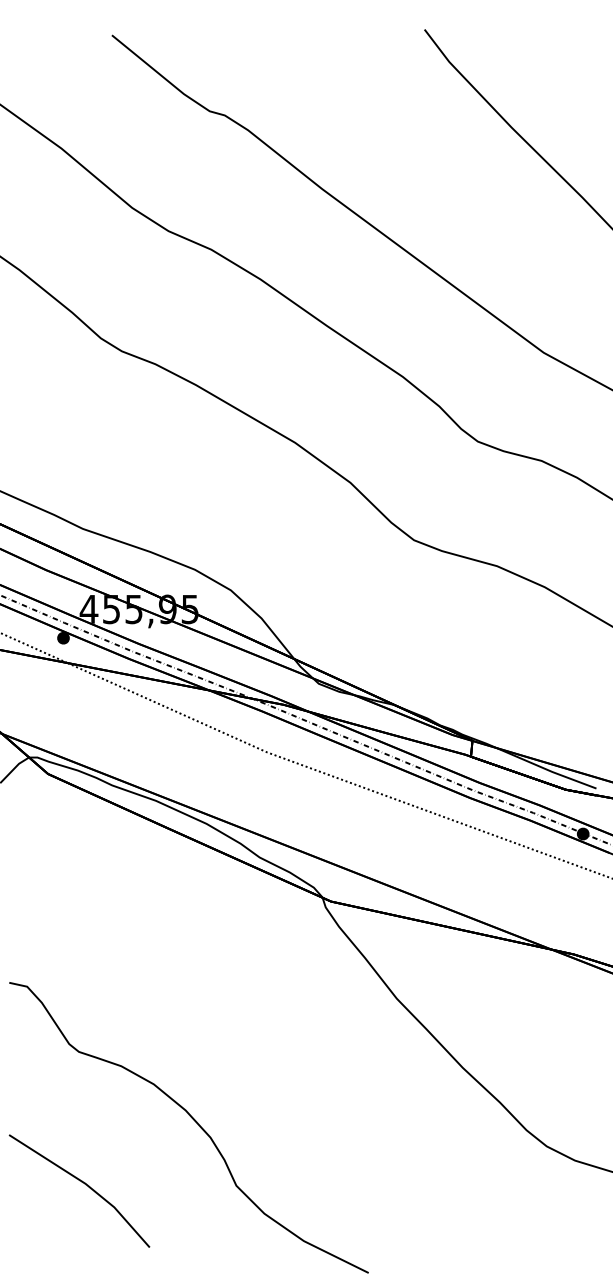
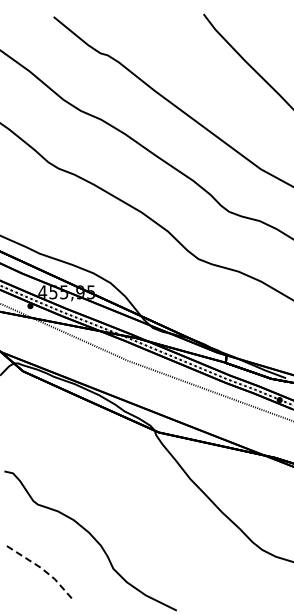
line: (86, 1183) -> (41, 567), solid -> dashed

